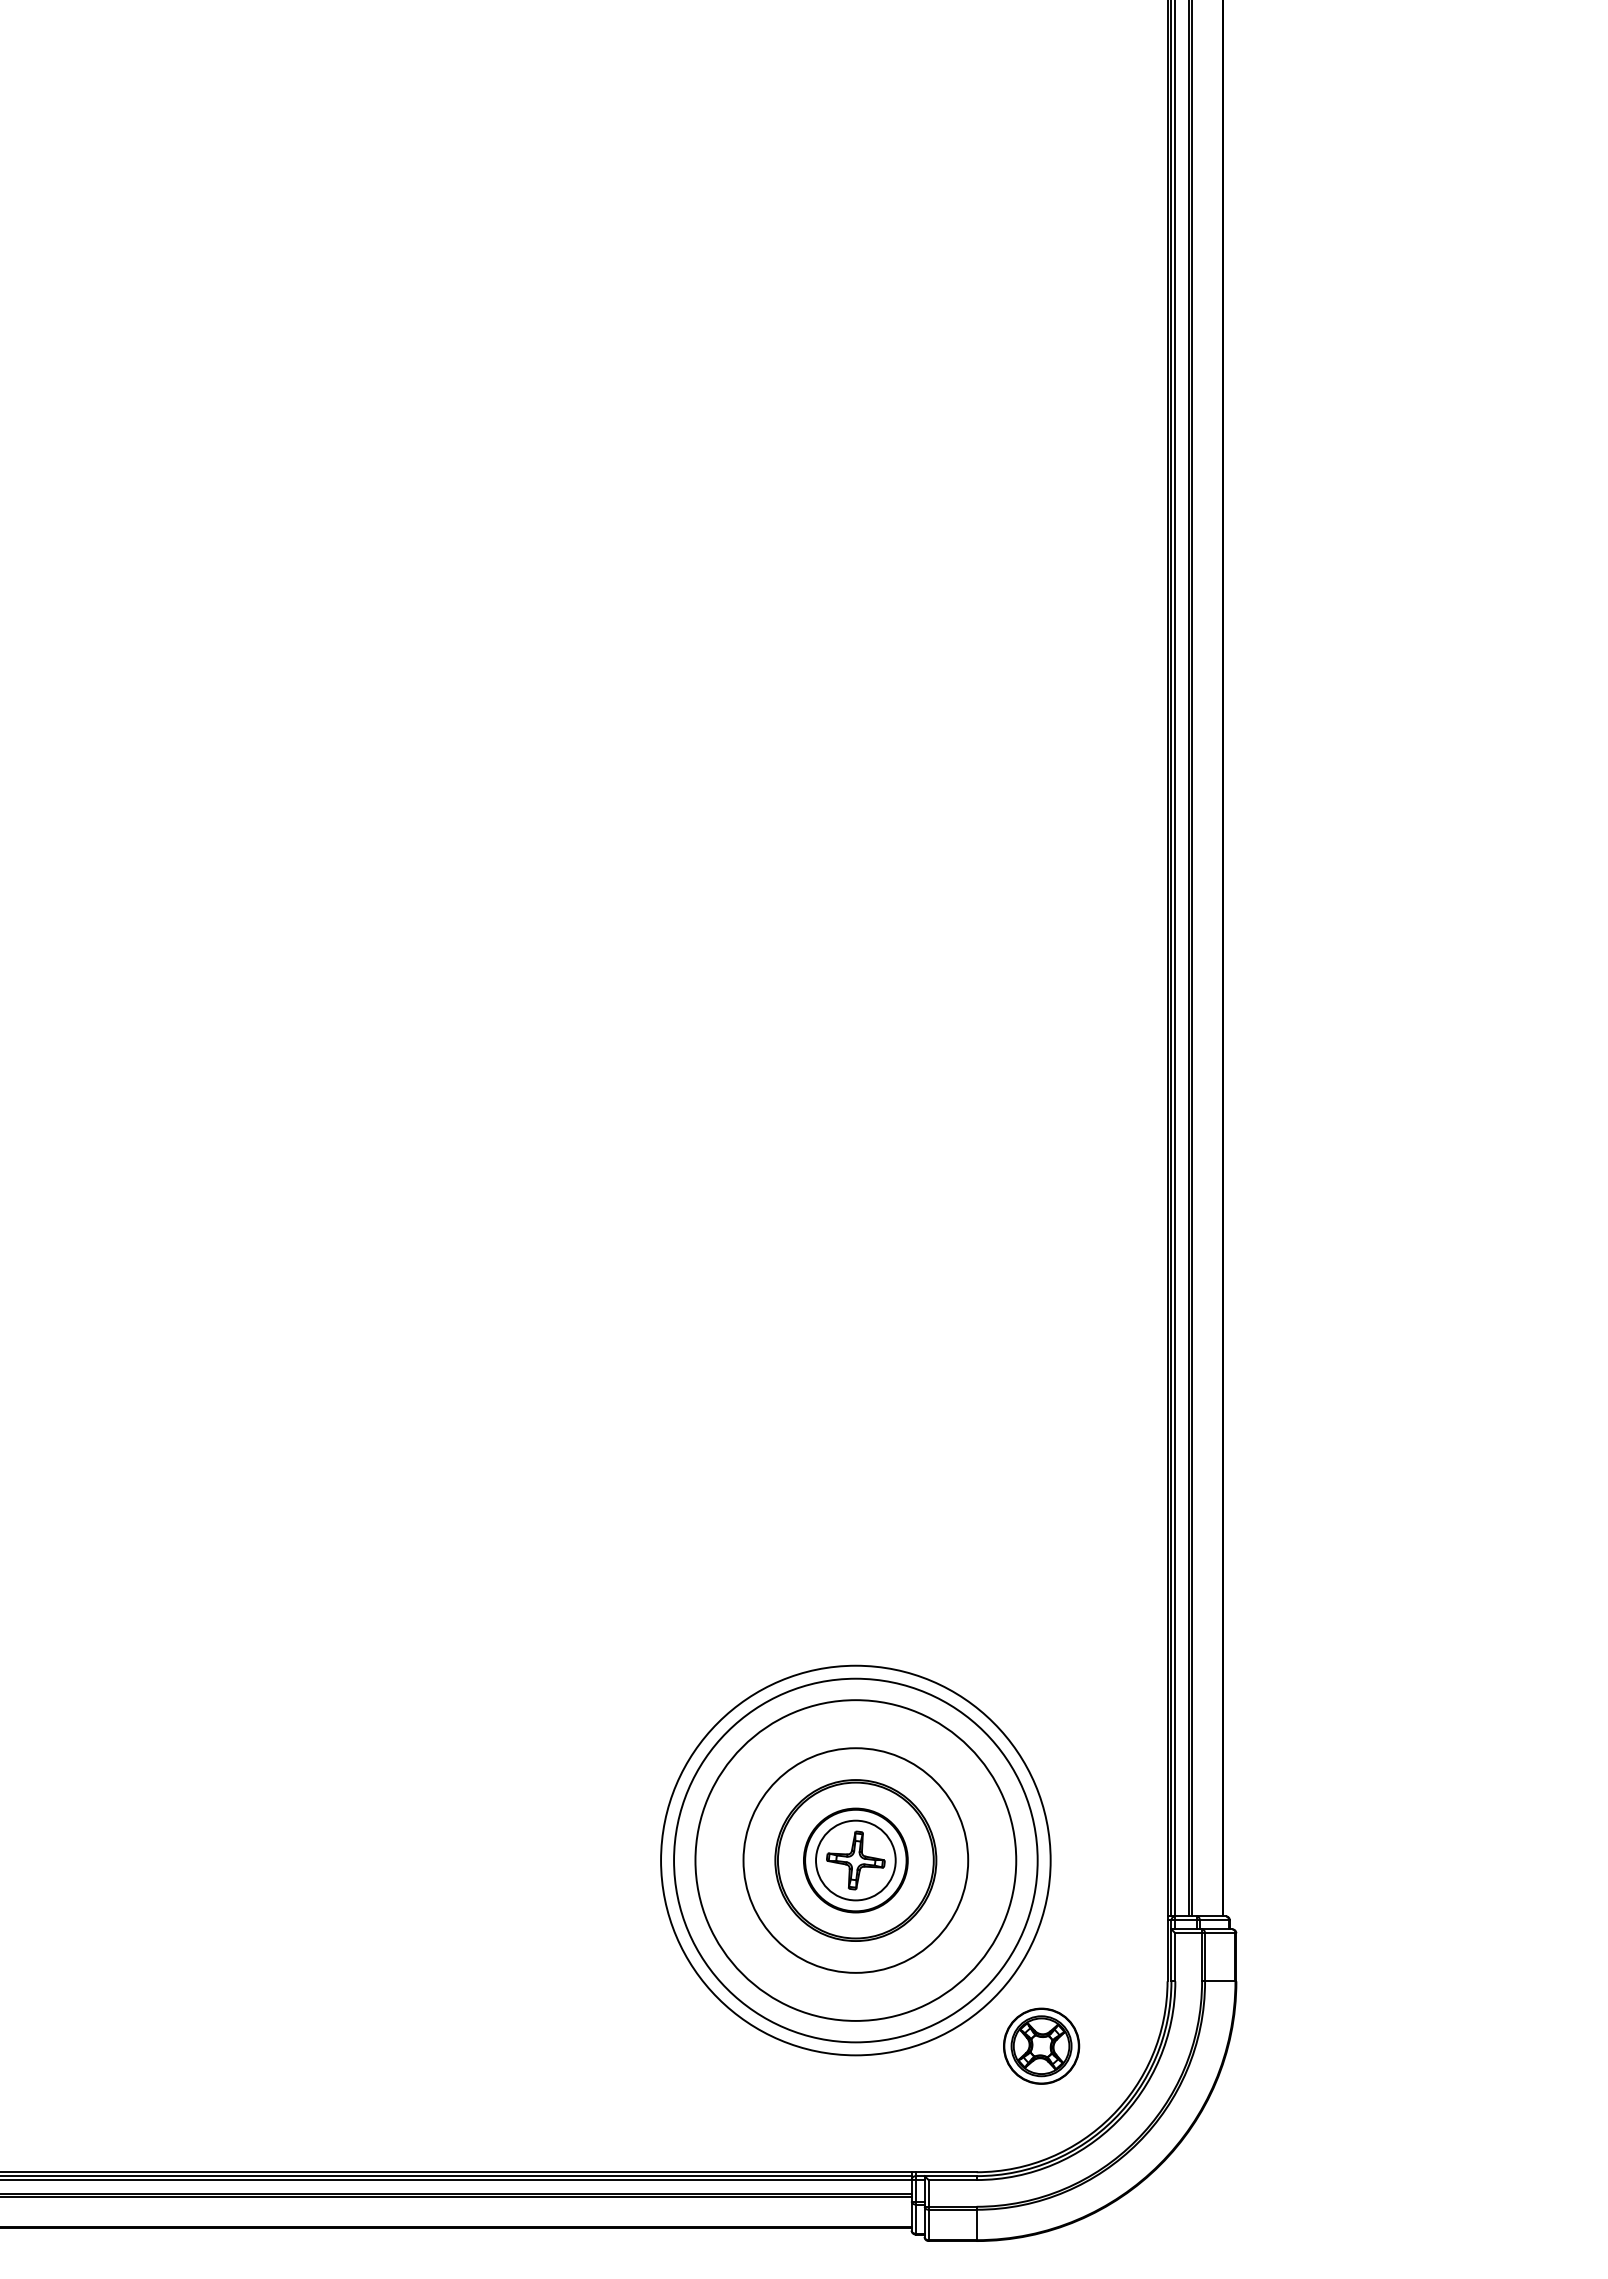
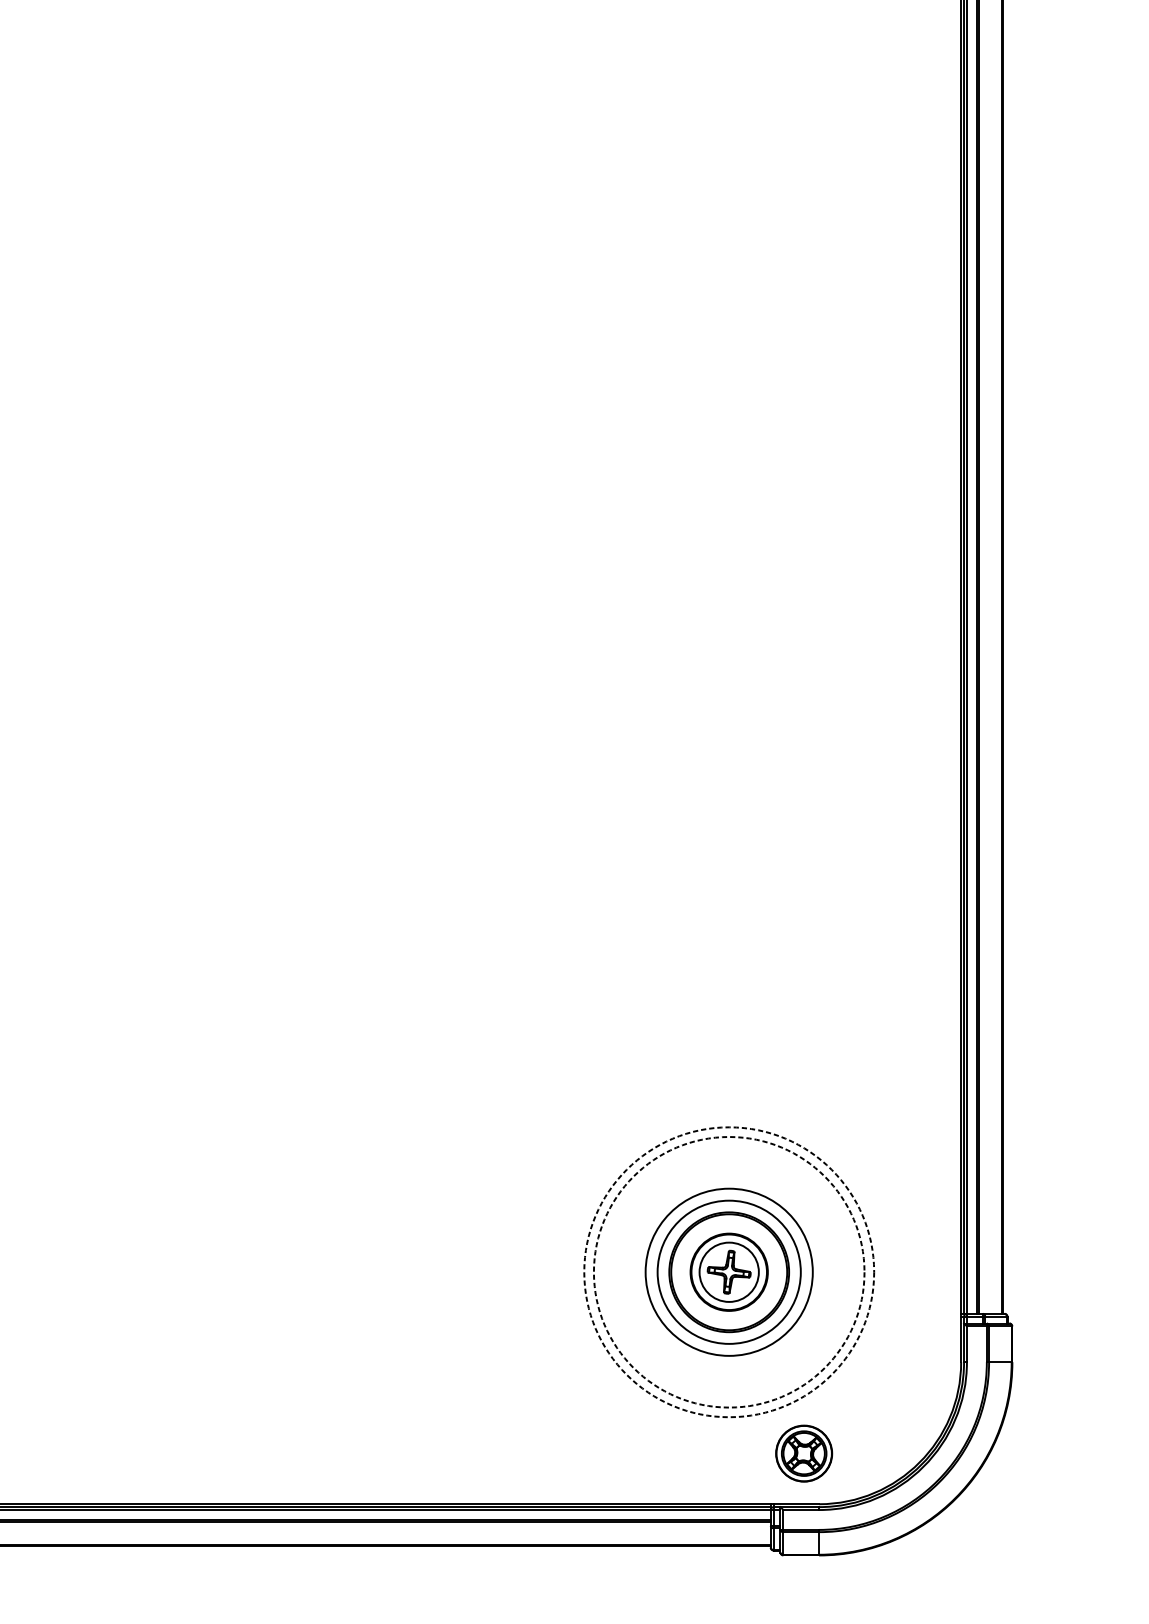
circle: (855, 1860) -> (728, 1272), size x0.6
circle: (855, 1860) -> (728, 1272), solid -> dashed
circle: (855, 1860) -> (728, 1272), solid -> dashed
part: (1041, 2045) -> (804, 1453), moved

